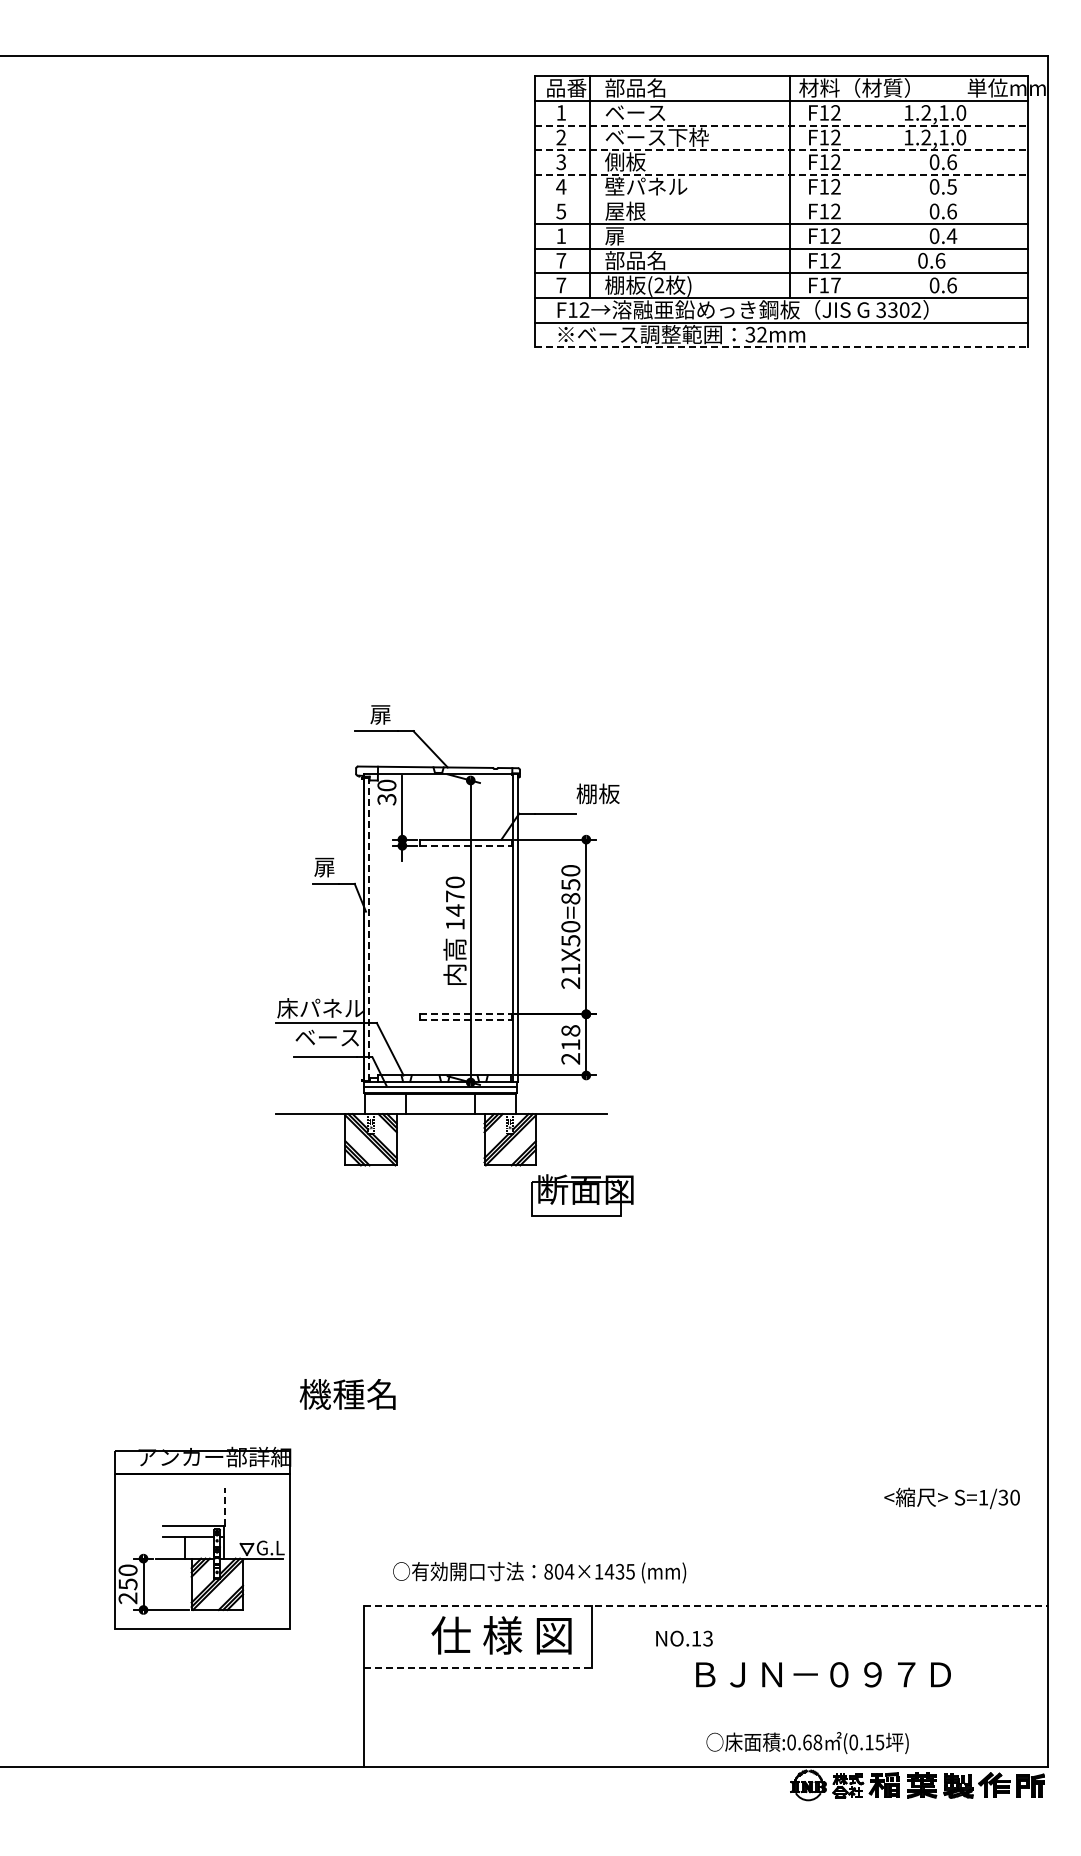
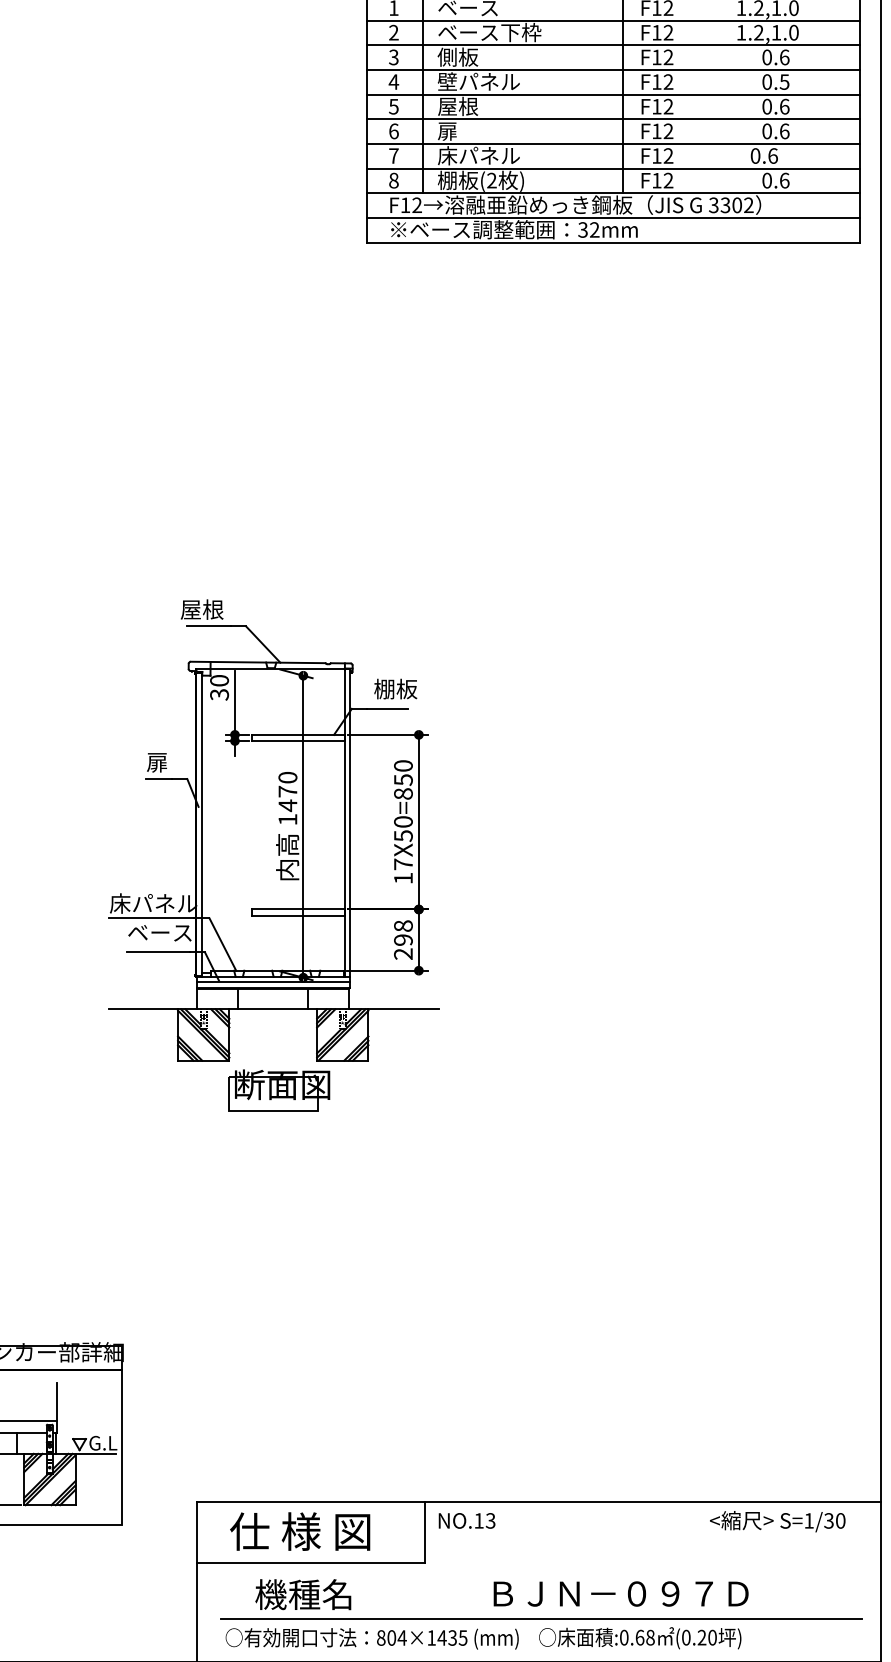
line: (781, 125) -> (614, 20), dashed -> solid
line: (781, 150) -> (614, 45), dashed -> solid
line: (781, 174) -> (614, 69), dashed -> solid
line: (780, 199) -> (613, 94), added
text: (561, 236) -> (394, 131), 1 -> 6
text: (951, 236) -> (784, 131), 0.4 -> 0.6
text: (646, 260) -> (479, 155), 部品名 -> 床パネル
text: (561, 285) -> (394, 180), 7 -> 8
text: (835, 285) -> (668, 180), F17 -> F12
line: (781, 347) -> (614, 242), dashed -> solid
text: (369, 714) -> (202, 609), 扉 -> 屋根
text: (597, 793) -> (395, 688), moved
line: (466, 845) -> (299, 740), dashed -> solid
line: (369, 929) -> (202, 824), dashed -> solid
text: (570, 975) -> (403, 870), 21X50=850 -> 17X50=850
line: (466, 1014) -> (299, 909), dashed -> solid
line: (466, 1020) -> (299, 915), dashed -> solid
text: (570, 1044) -> (403, 939), 218 -> 298
part: (582, 1195) -> (279, 1090), moved
text: (347, 1394) -> (303, 1594), moved
text: (951, 1498) -> (777, 1521), moved
line: (224, 1507) -> (57, 1402), dashed -> solid
text: (539, 1572) -> (372, 1638), moved
line: (706, 1606) -> (539, 1501), dashed -> solid
text: (501, 1635) -> (300, 1531), moved
text: (684, 1638) -> (467, 1520), moved
line: (478, 1668) -> (311, 1563), dashed -> solid
text: (823, 1674) -> (621, 1593), moved
line: (708, 1724) -> (541, 1619), added
text: (874, 1742) -> (707, 1637), (0.15 -> (0.20

